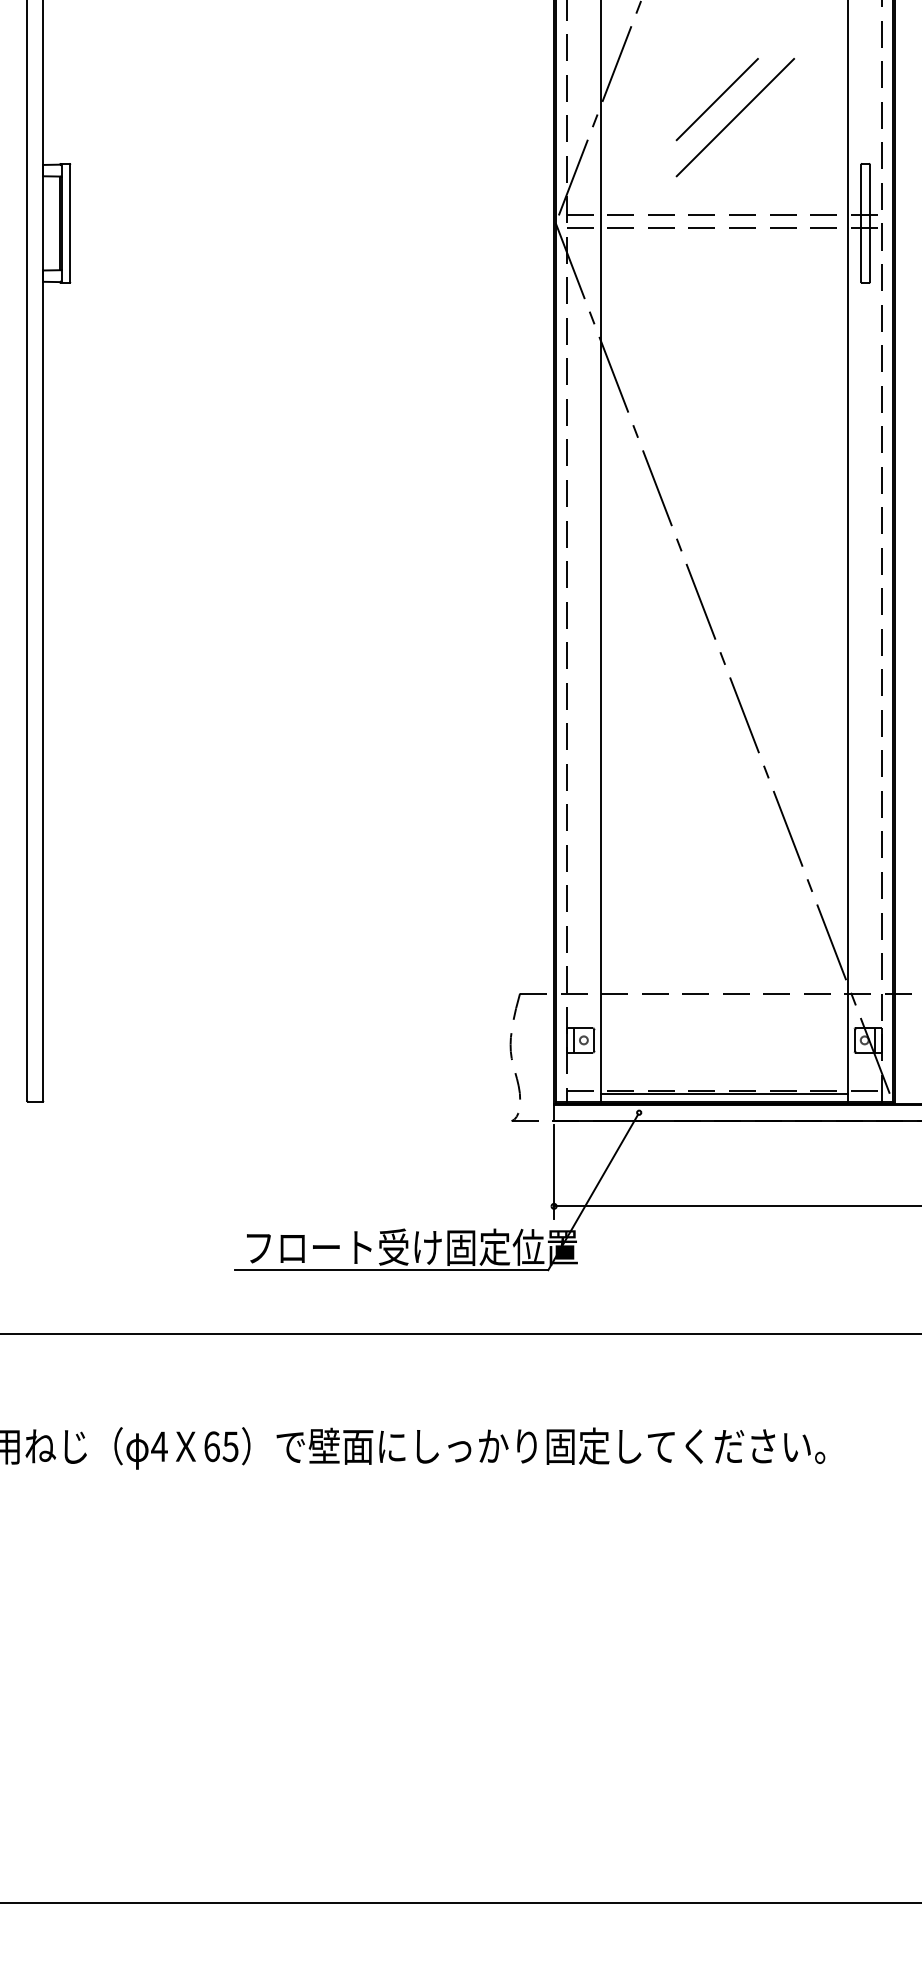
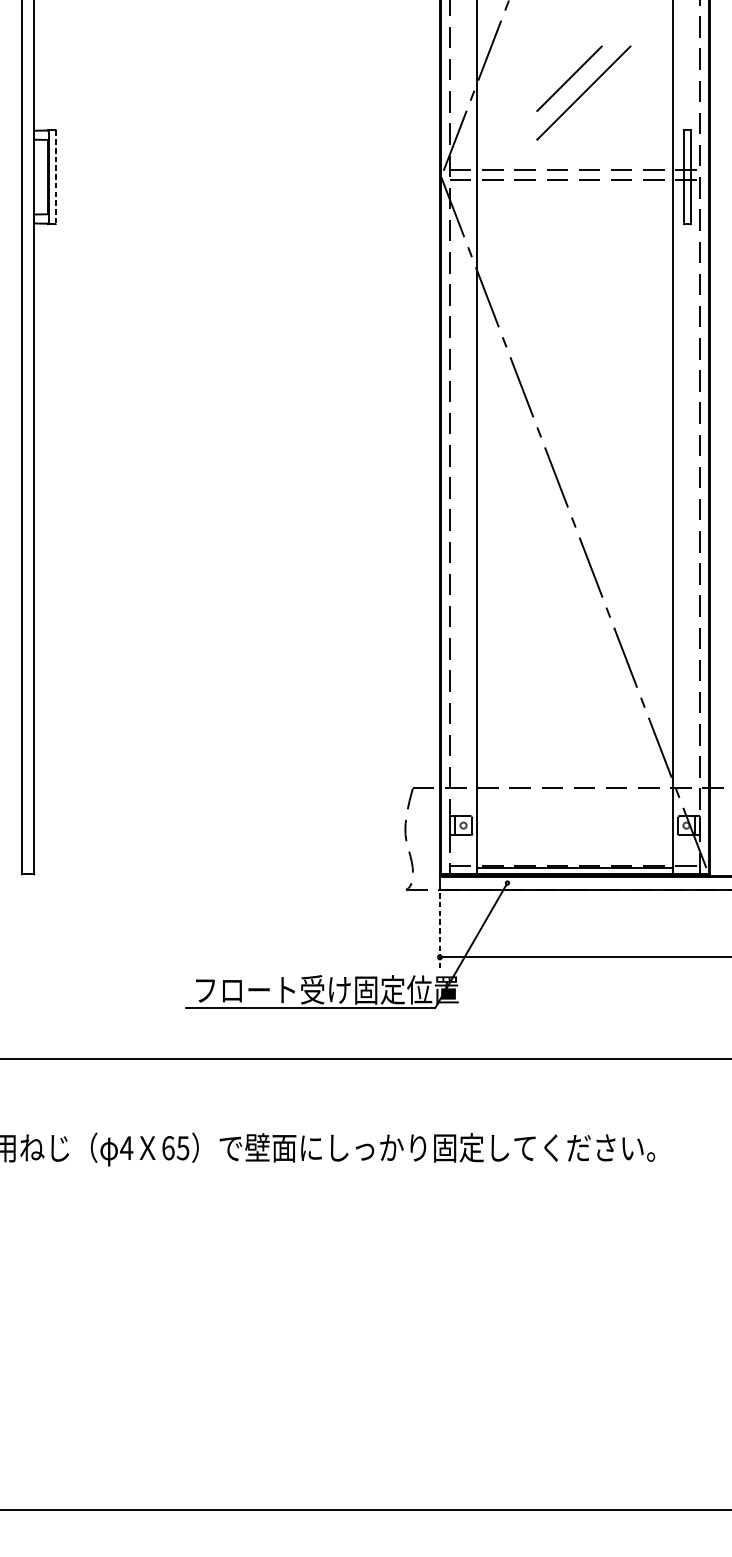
line: (70, 223) -> (56, 177), solid -> dashed
line: (554, 1172) -> (440, 930), solid -> dashed

